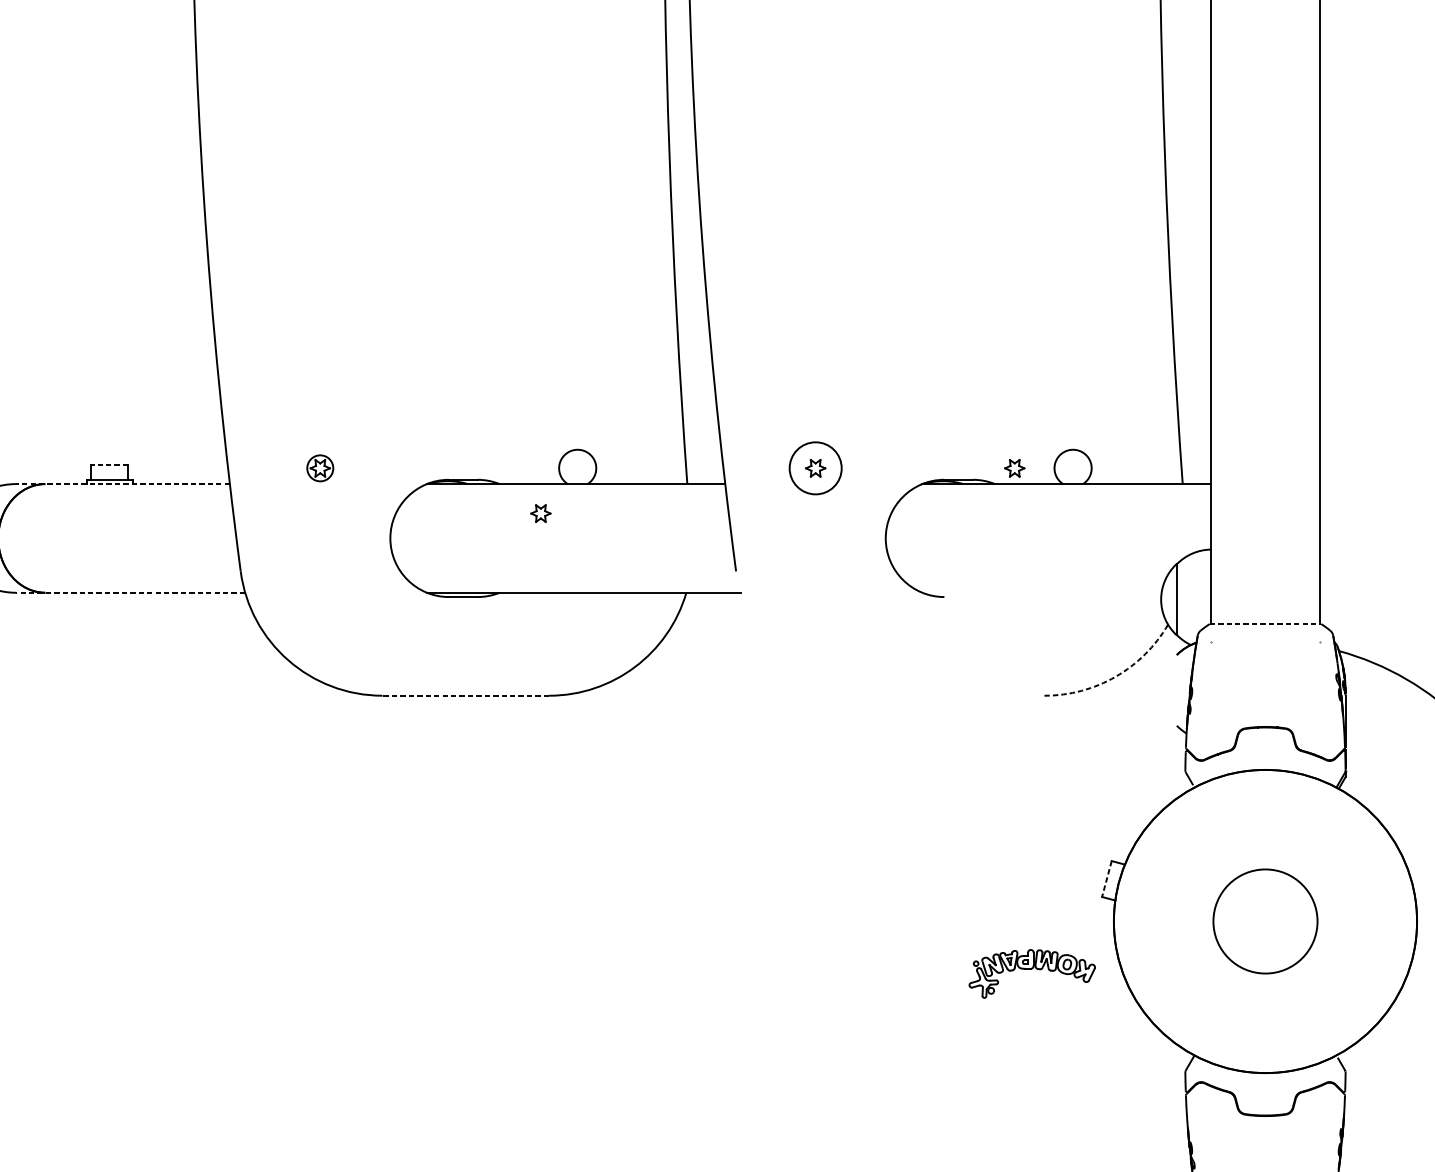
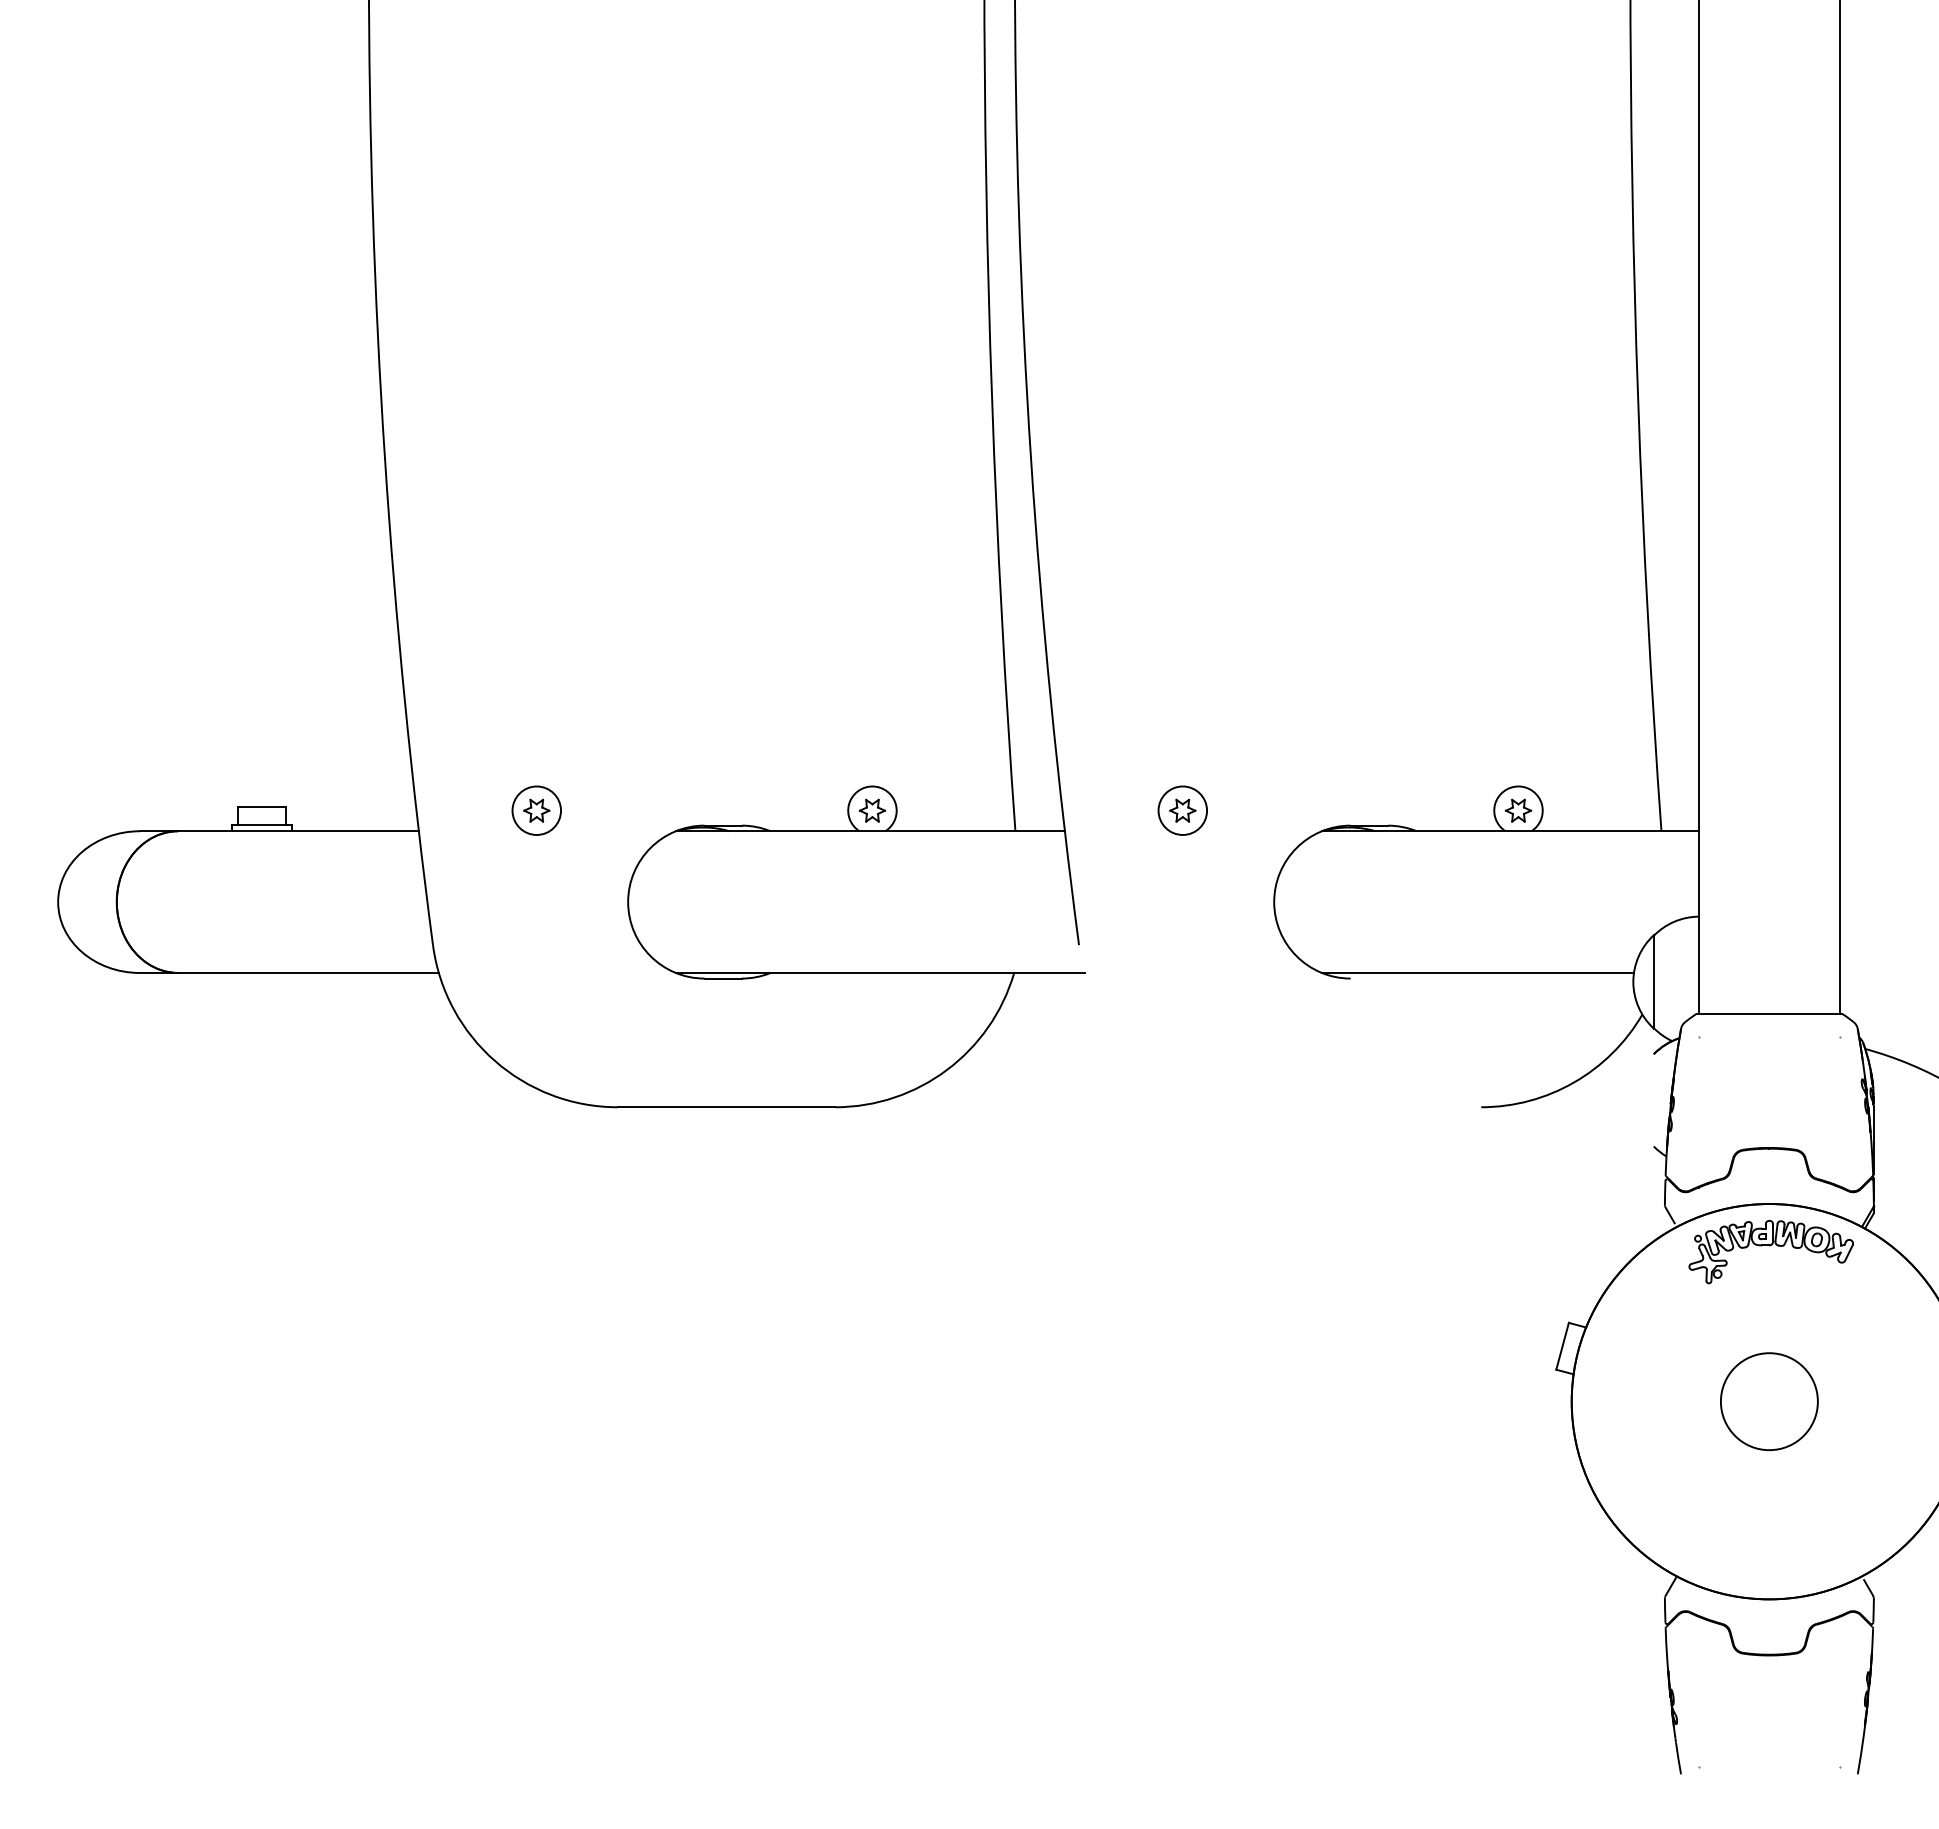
line: (109, 465) -> (261, 806), dashed -> solid
circle: (320, 468) -> (536, 810), size x1.43
circle: (815, 468) -> (1182, 810), size x0.71
part: (1014, 468) -> (1518, 810), moved
line: (122, 484) -> (278, 831), dashed -> solid
part: (540, 513) -> (871, 810), moved
line: (129, 592) -> (288, 972), dashed -> solid
line: (1041, 592) -> (1477, 972), added
line: (1265, 623) -> (1769, 1013), dashed -> solid
arc: (1116, 676) -> (1574, 1082), dashed -> solid
line: (465, 695) -> (726, 1107), dashed -> solid
line: (1106, 879) -> (1562, 1346), dashed -> solid
circle: (1264, 921) -> (1768, 1401), size x0.71
part: (1031, 973) -> (1770, 1251), moved

